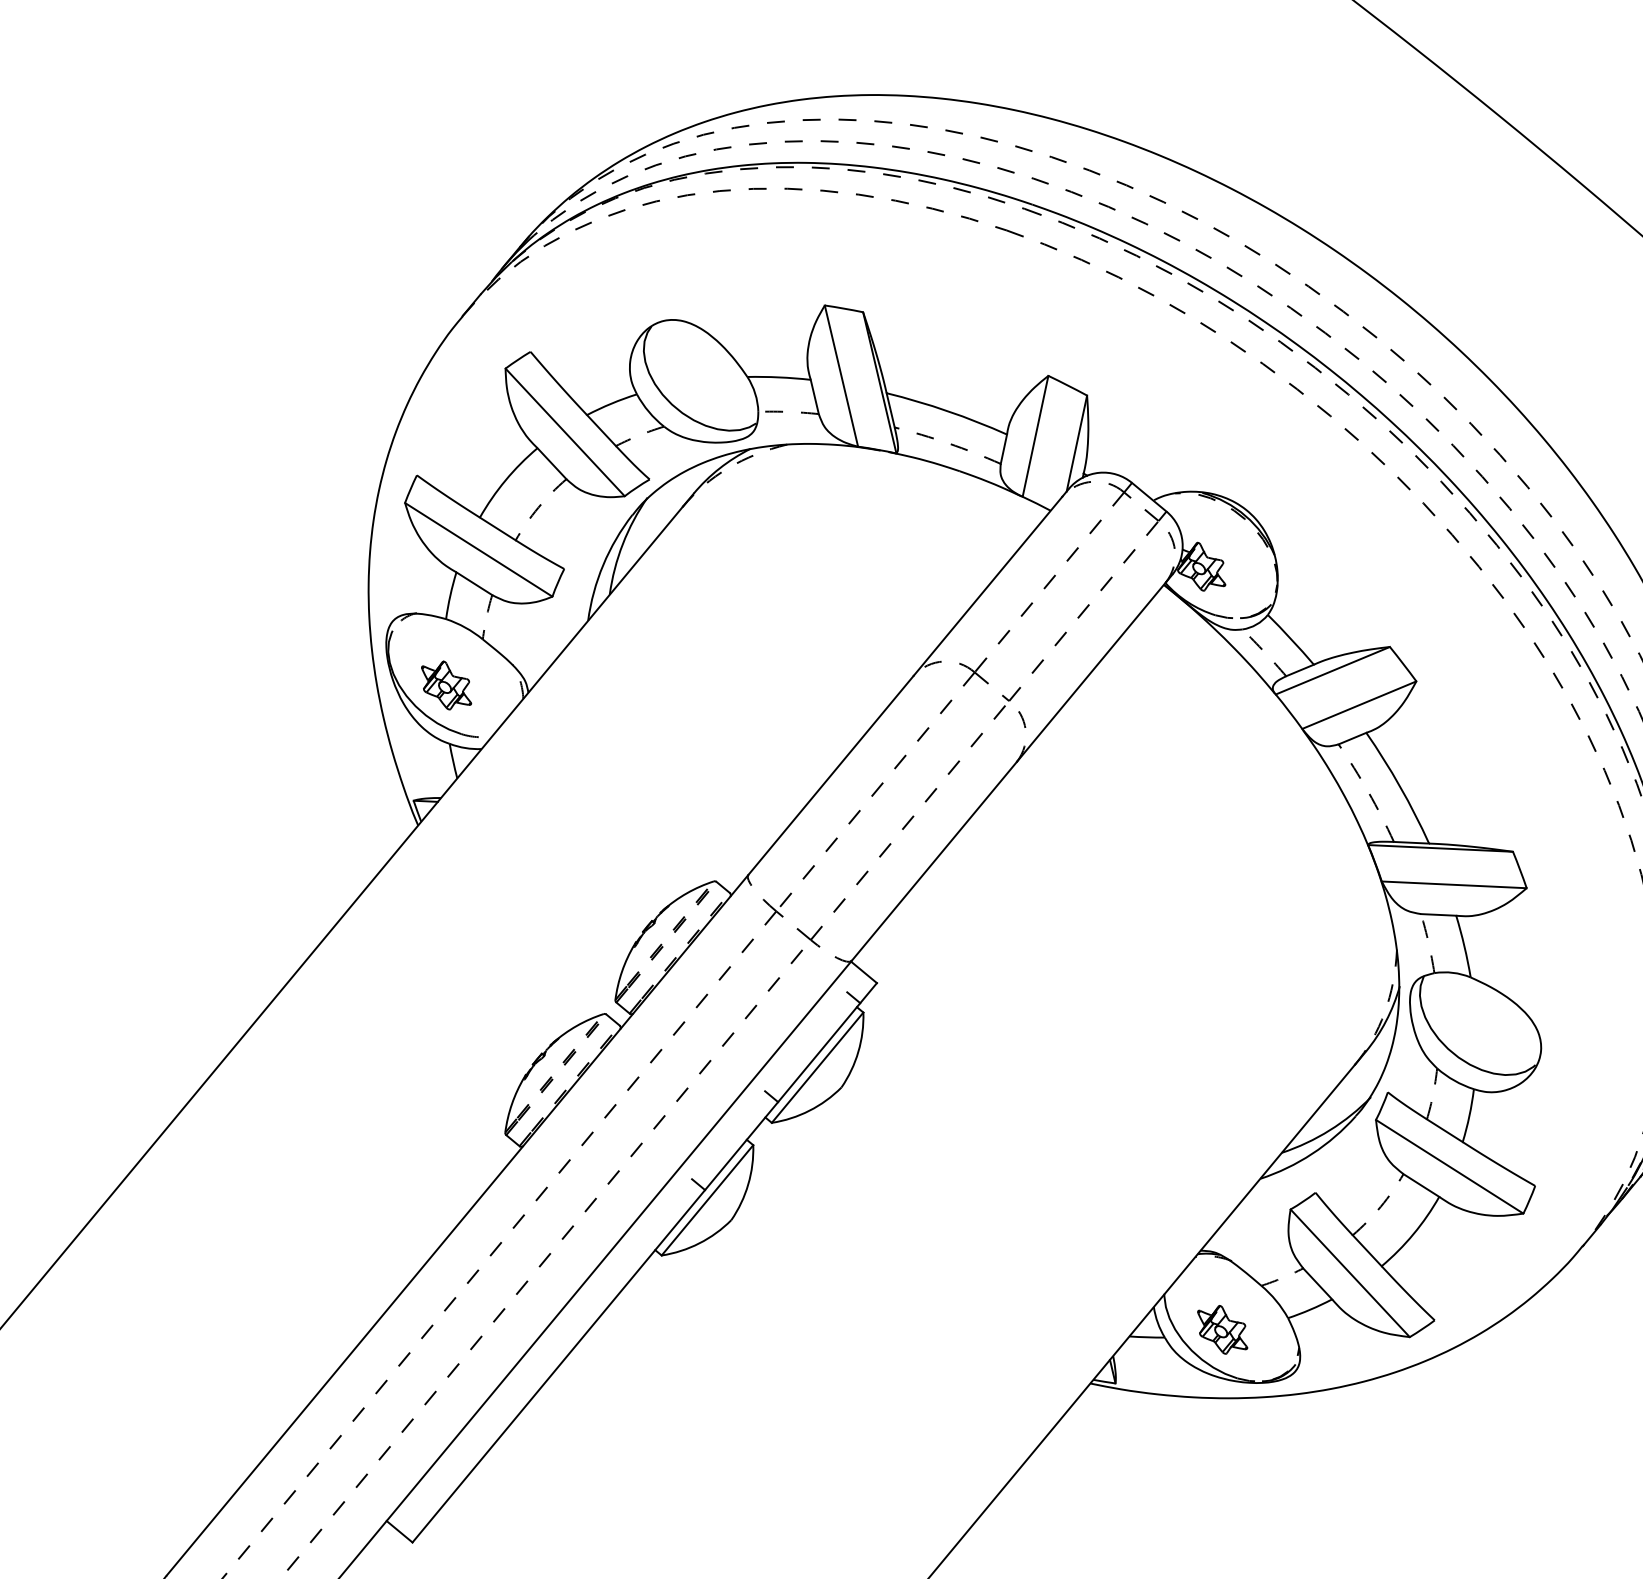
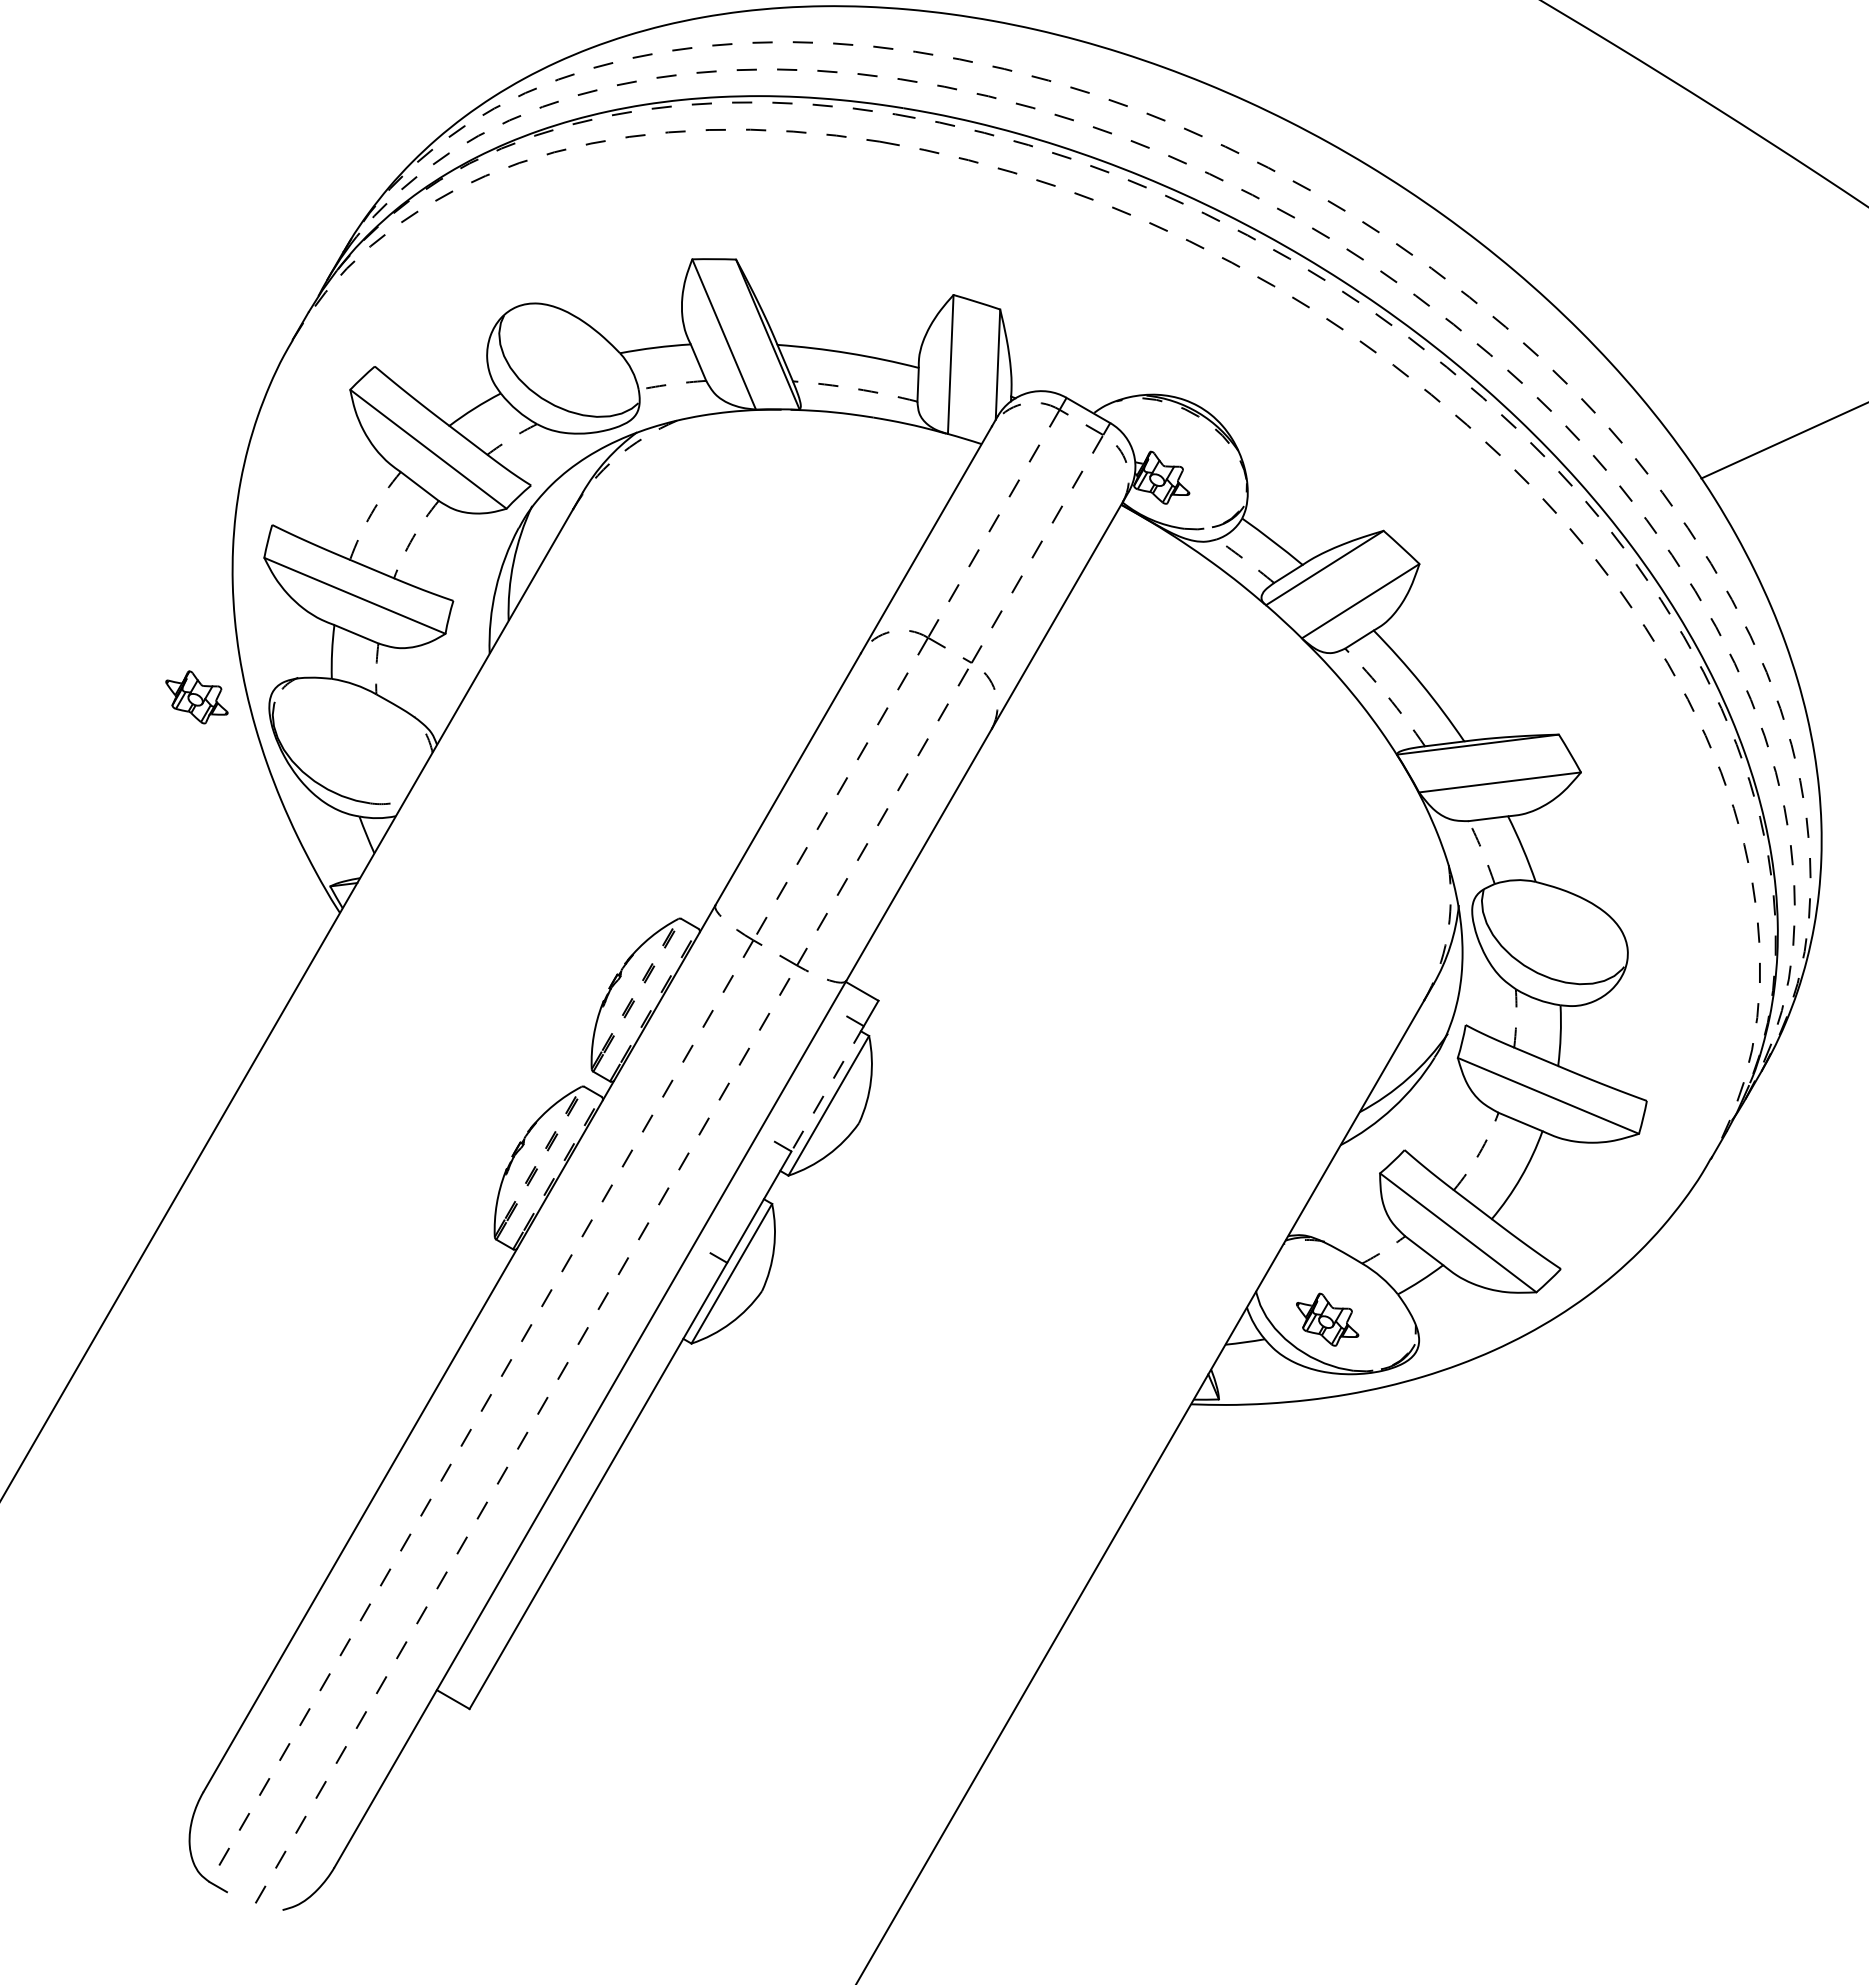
arc: (505, 480) -> (371, 513), solid -> dashed
part: (446, 685) -> (196, 697), moved
line: (818, 1053) -> (827, 1089), solid -> dashed

